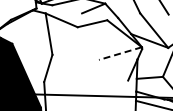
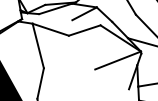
line: (119, 53) -> (117, 60), dashed -> solid

